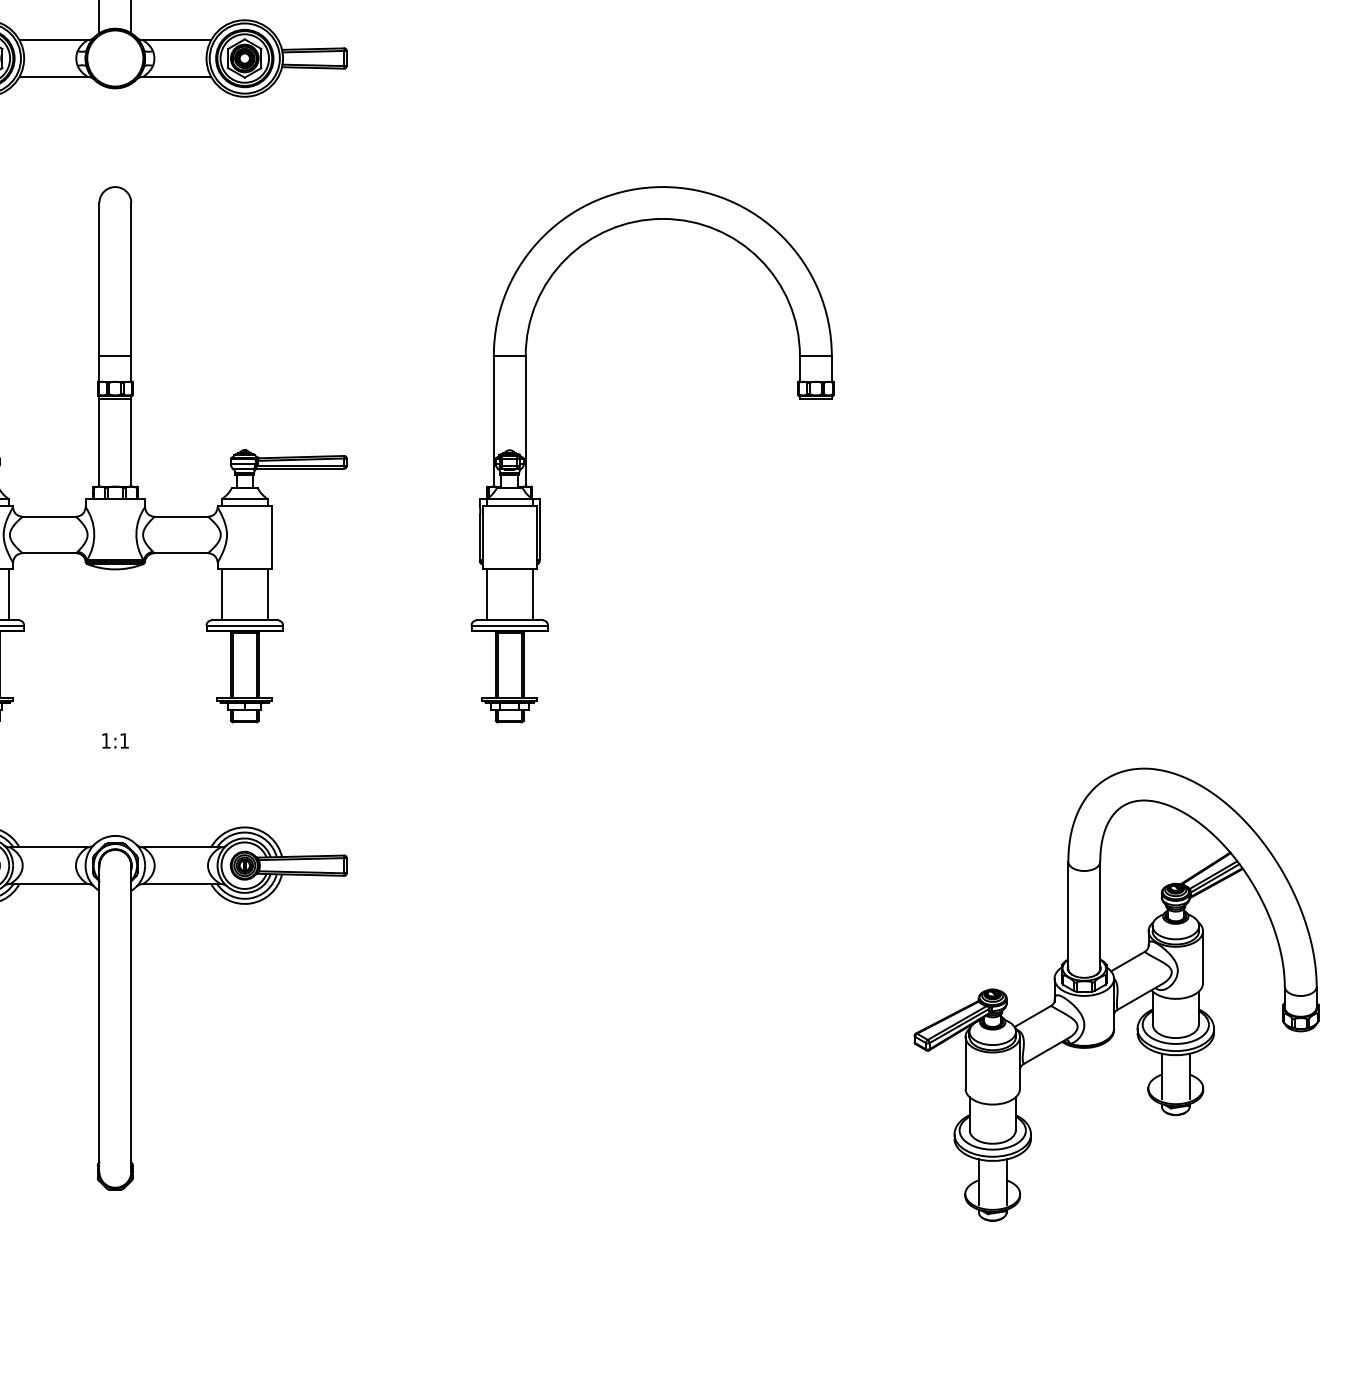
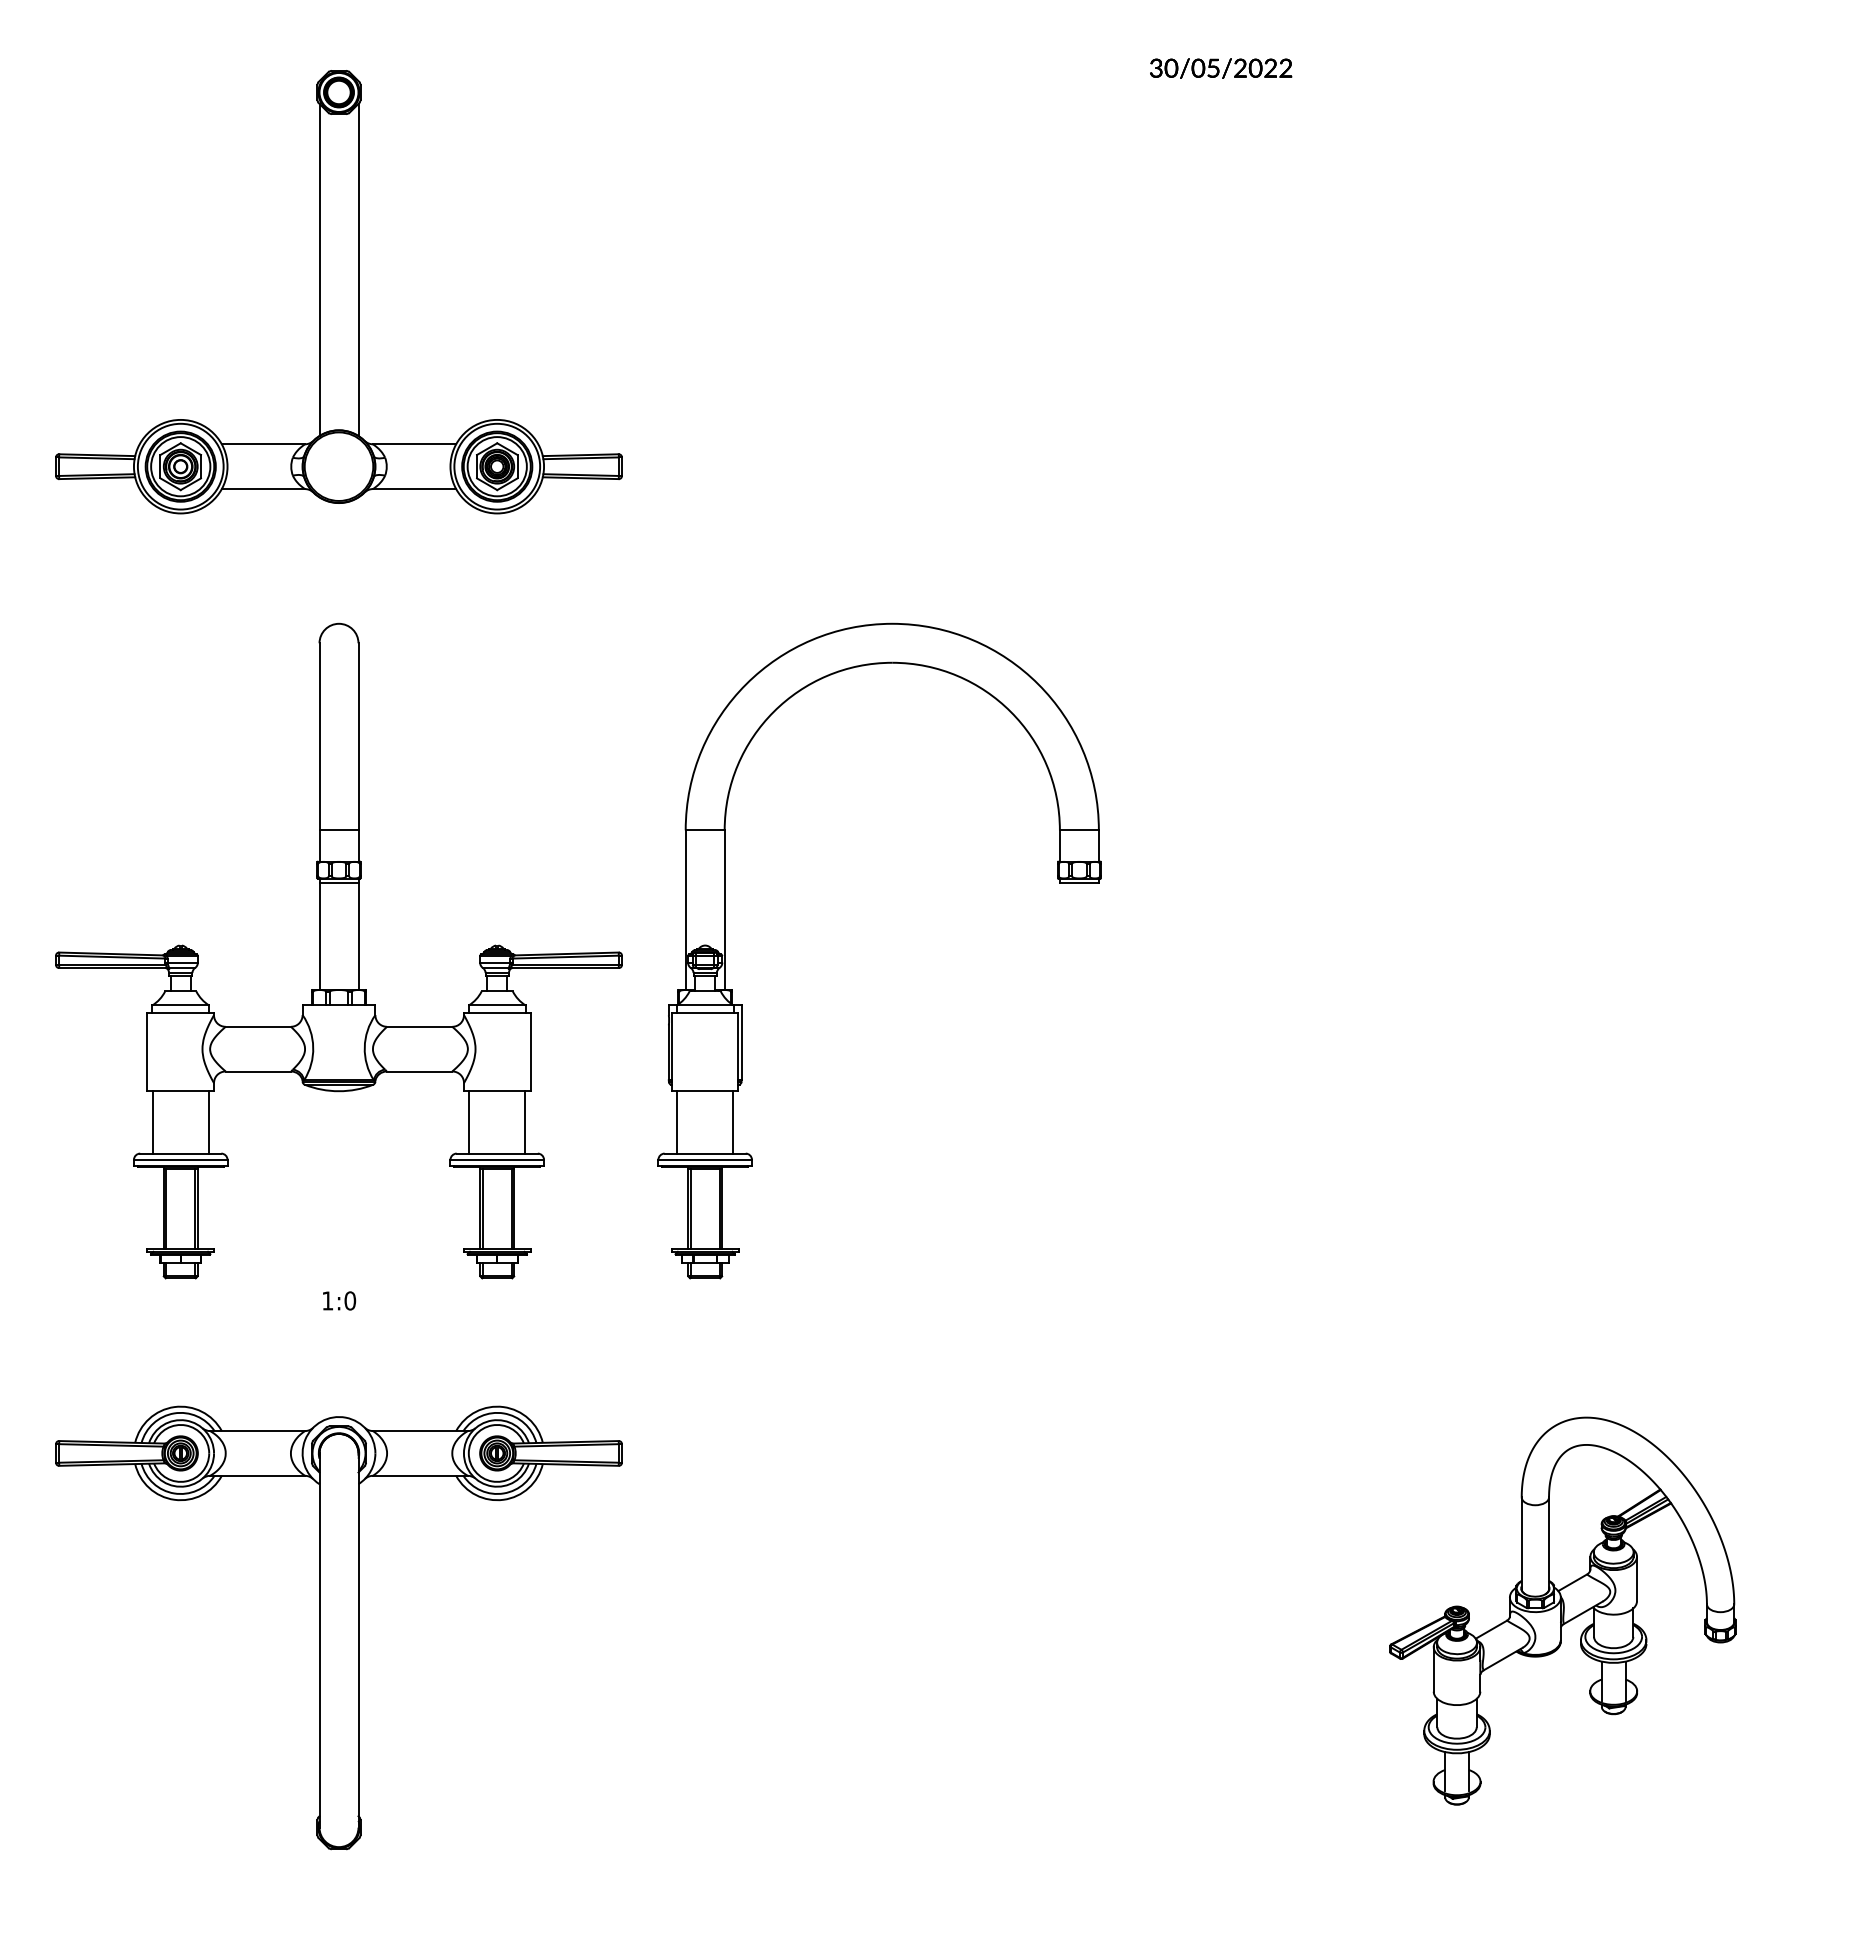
part: (540, 498) -> (742, 1004), moved
text: (124, 740) -> (350, 1300), 1:1 -> 1:0
part: (1116, 994) -> (1562, 1610), size x0.7

